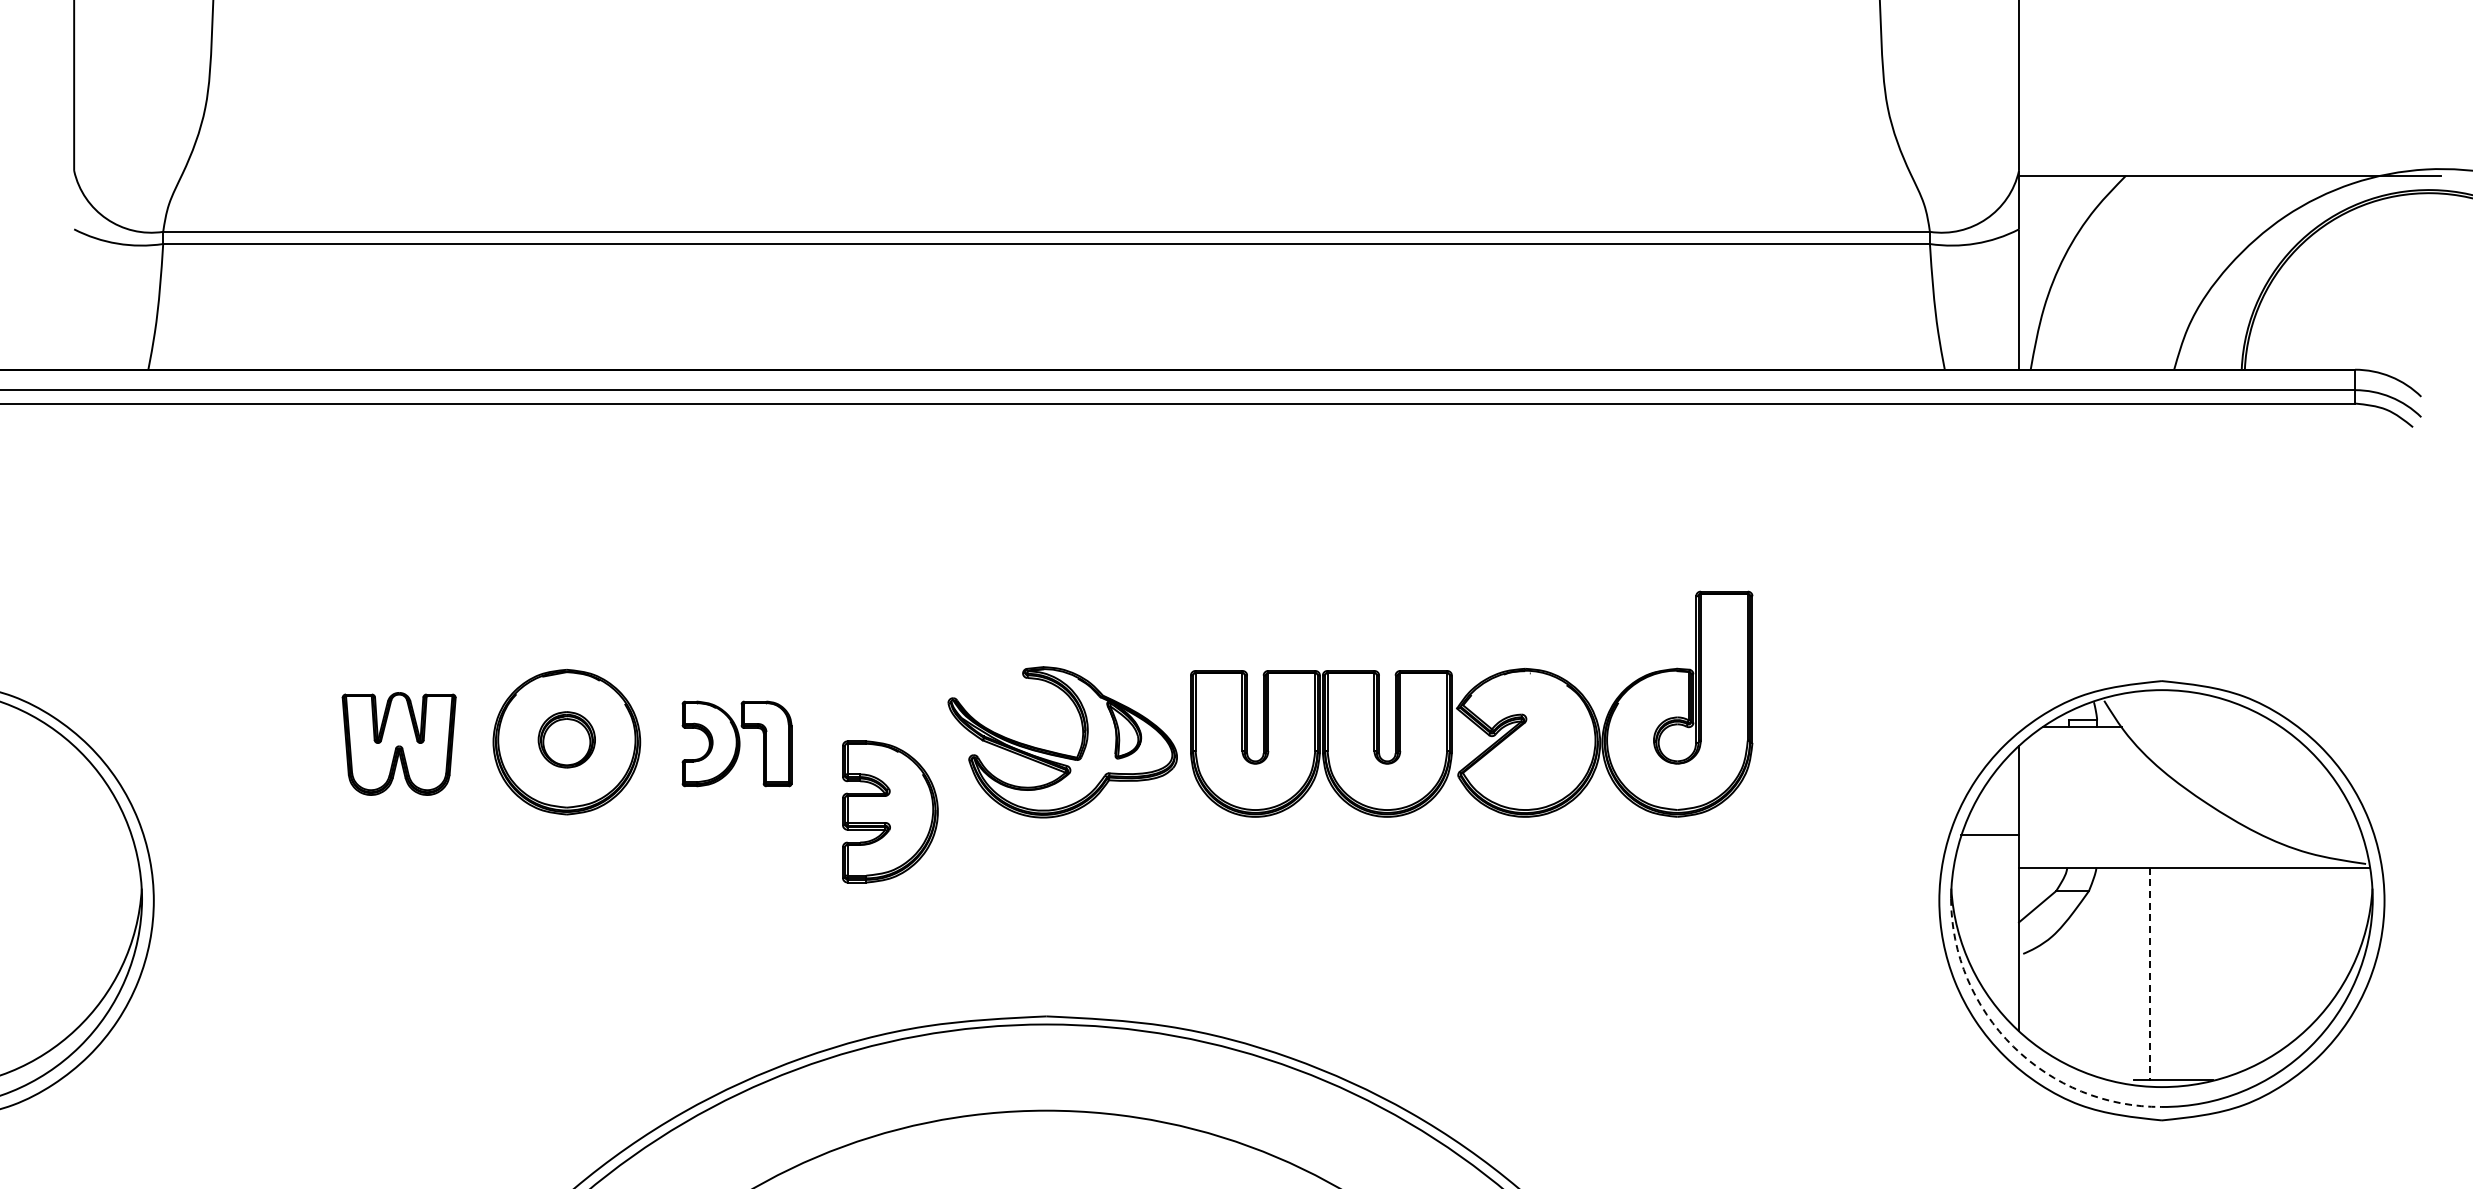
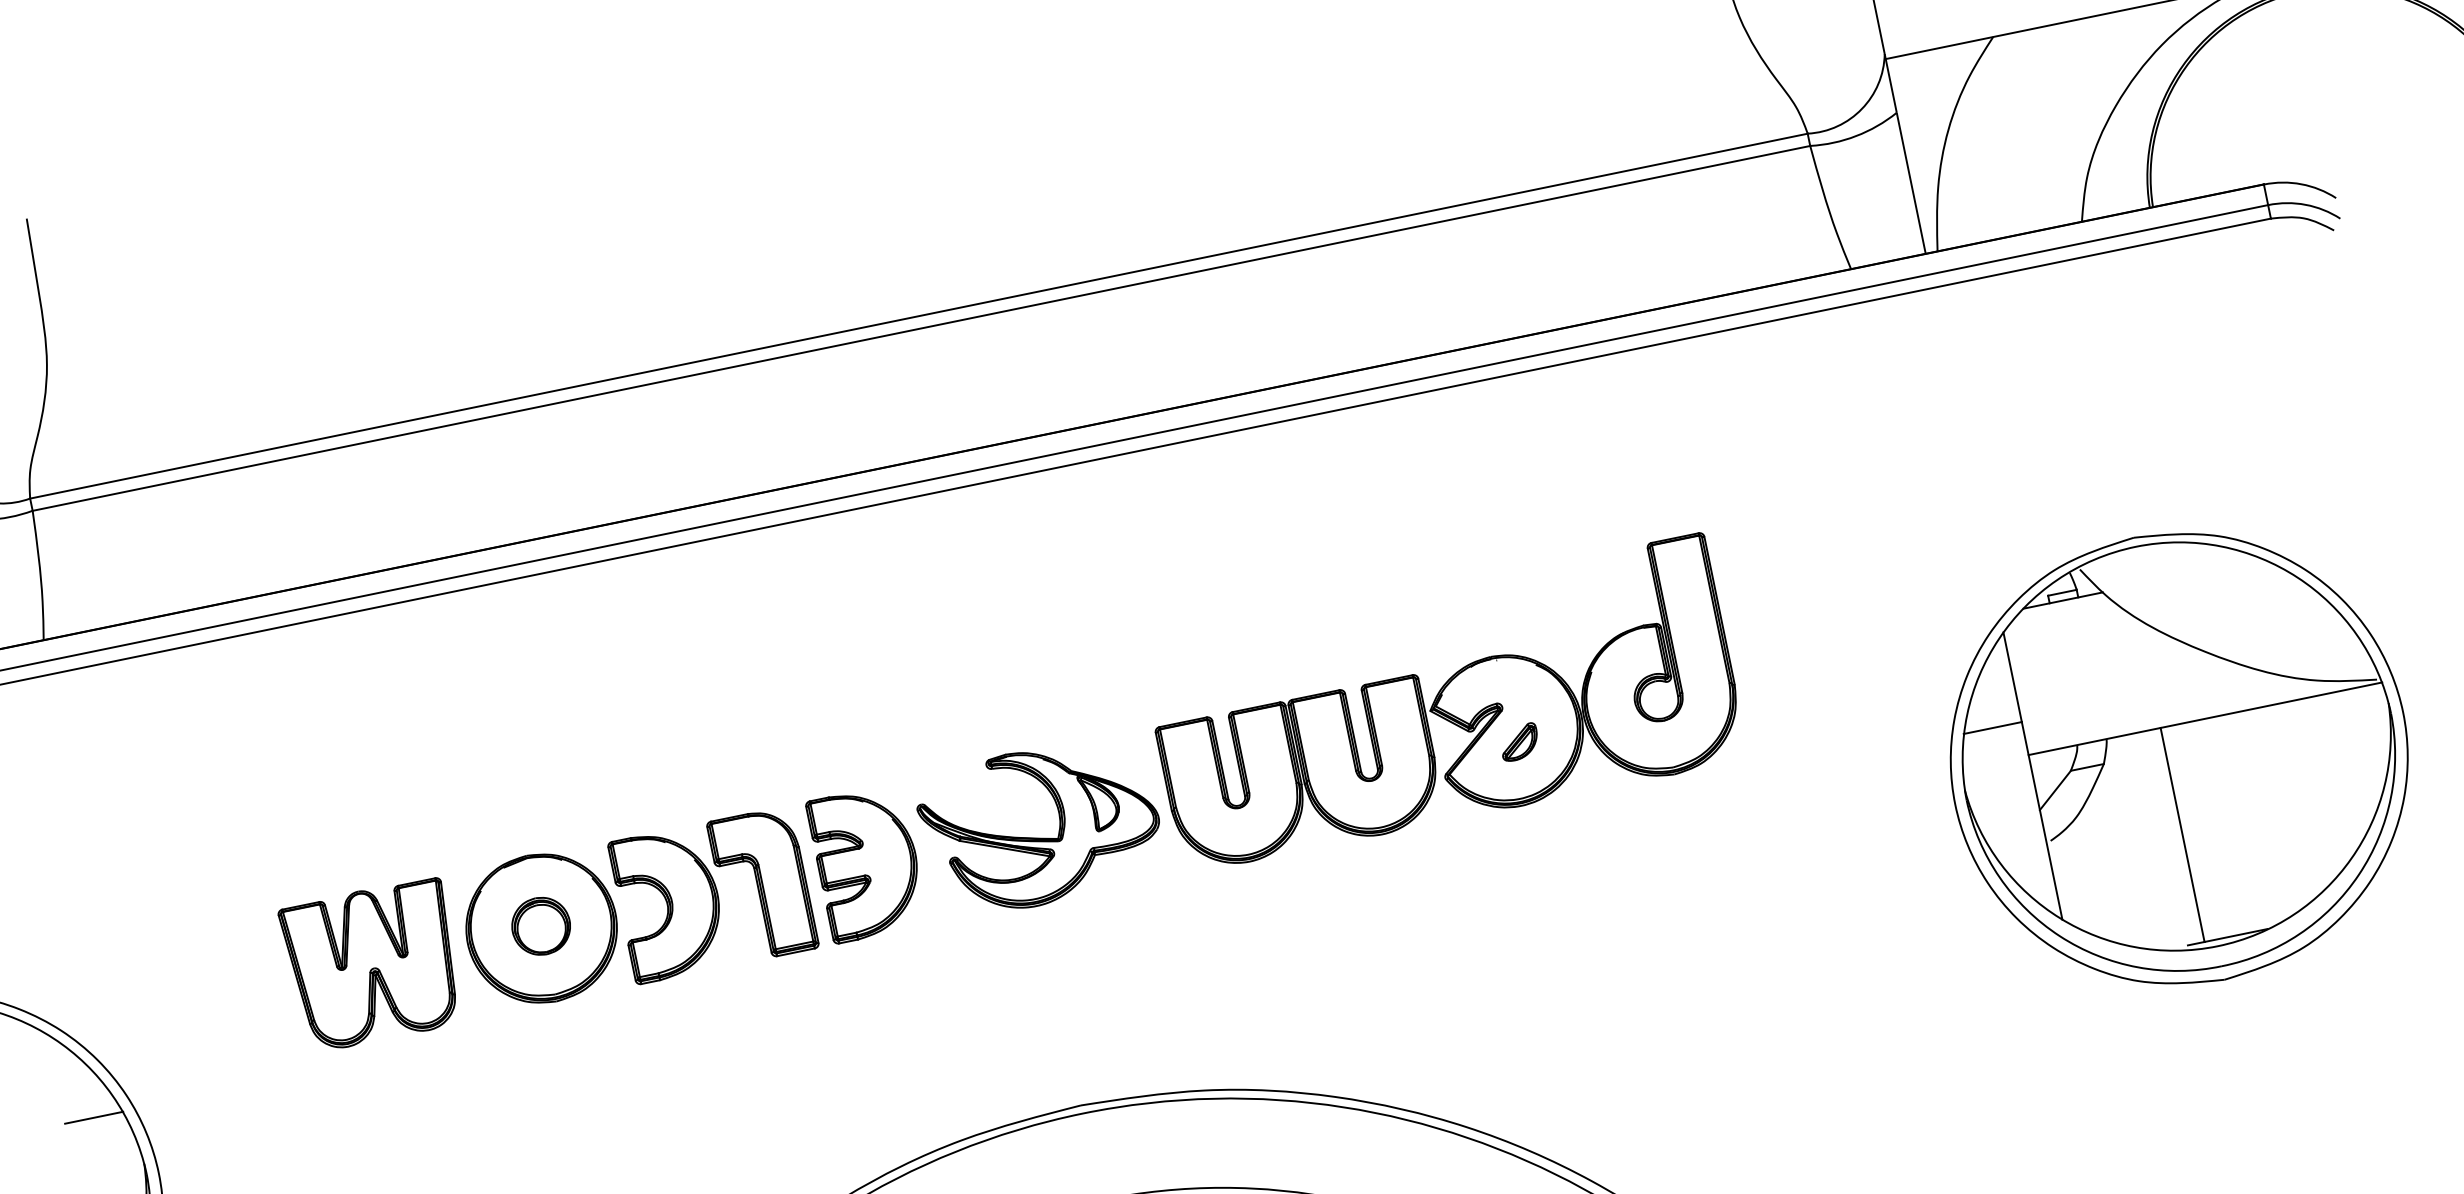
part: (398, 743) -> (372, 964), size x1.43
part: (736, 743) -> (712, 894), size x1.67
part: (1535, 755) -> (1518, 741), added
part: (890, 811) -> (867, 863), moved
line: (102, 834) -> (93, 1117), added
line: (2150, 974) -> (2182, 835), dashed -> solid
arc: (2013, 1046) -> (2060, 936), dashed -> solid

